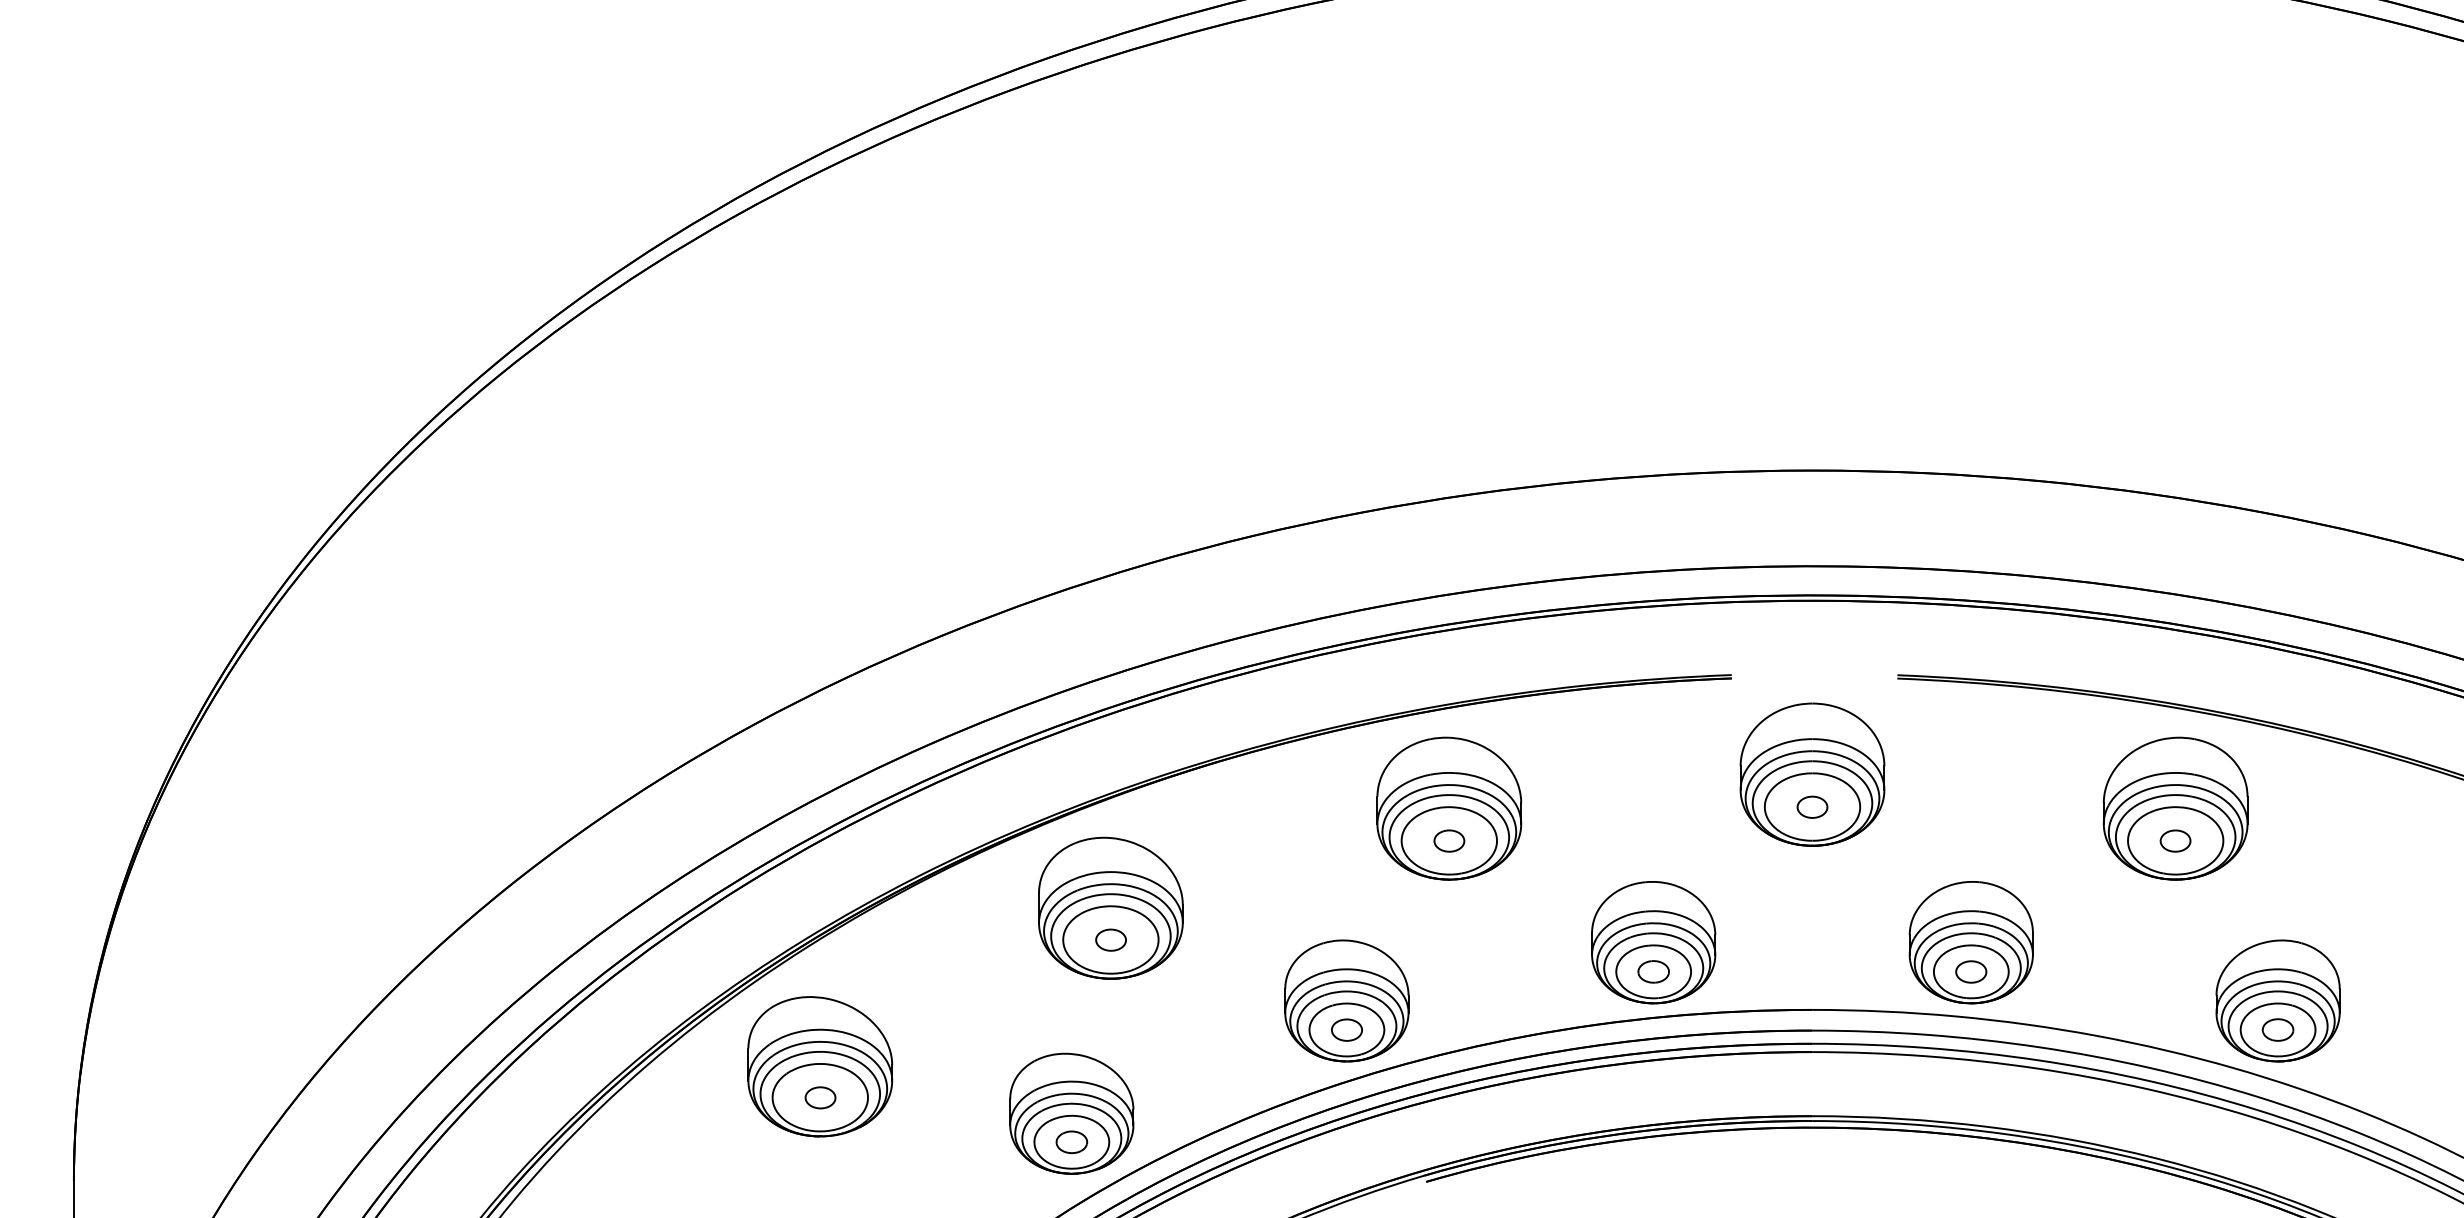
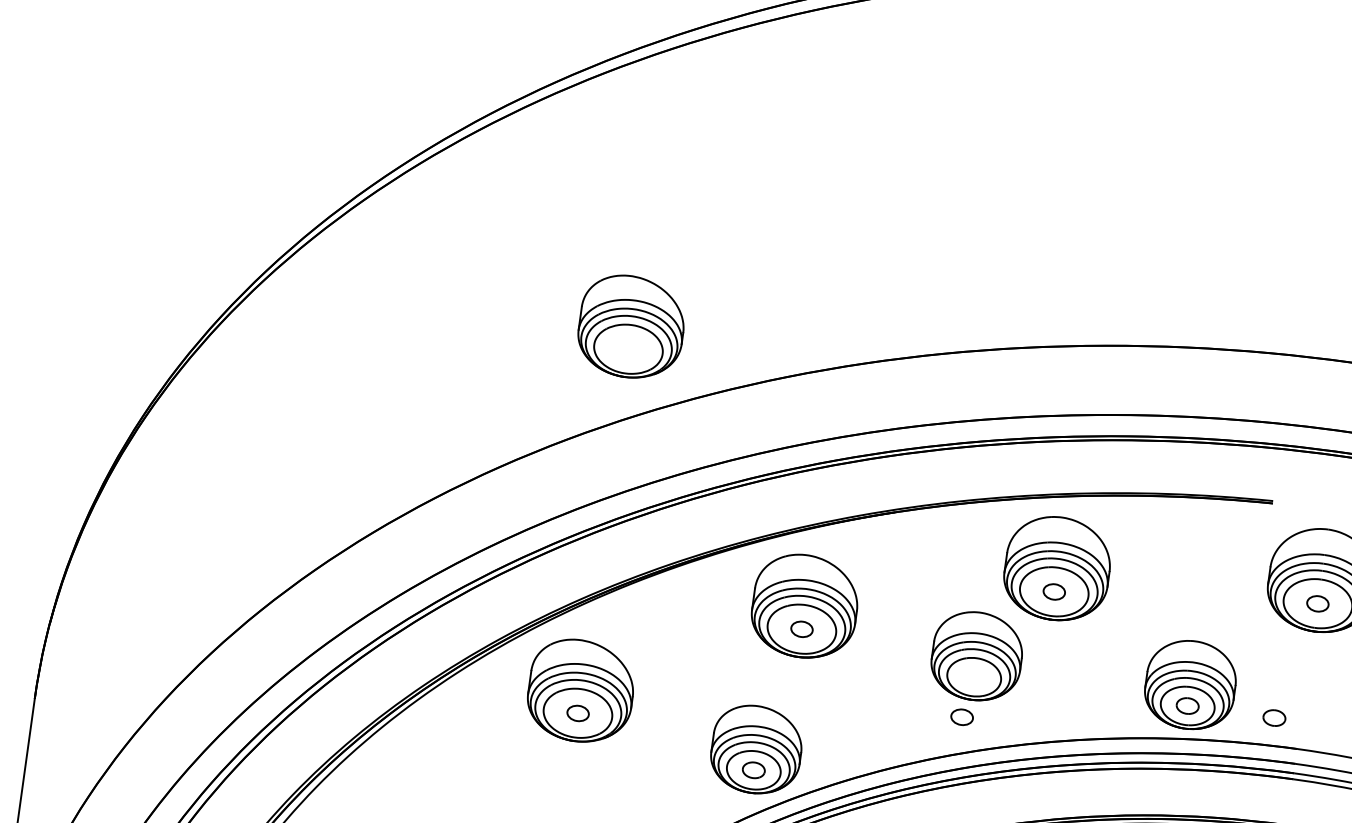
part: (820, 558) -> (631, 326), added
part: (1774, 971) -> (1274, 717), added
part: (1346, 1000) -> (976, 656), moved

